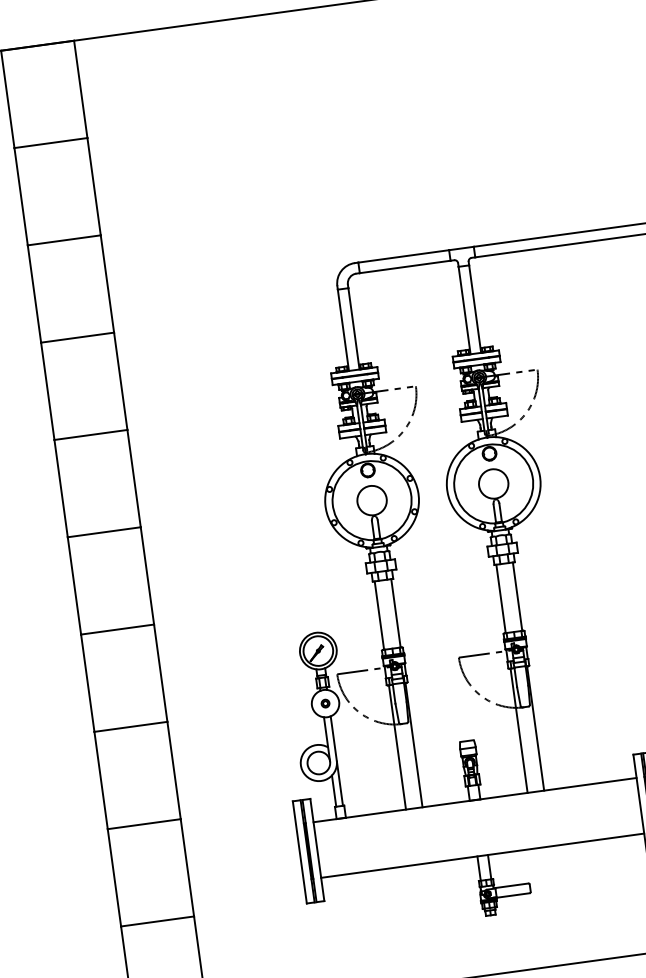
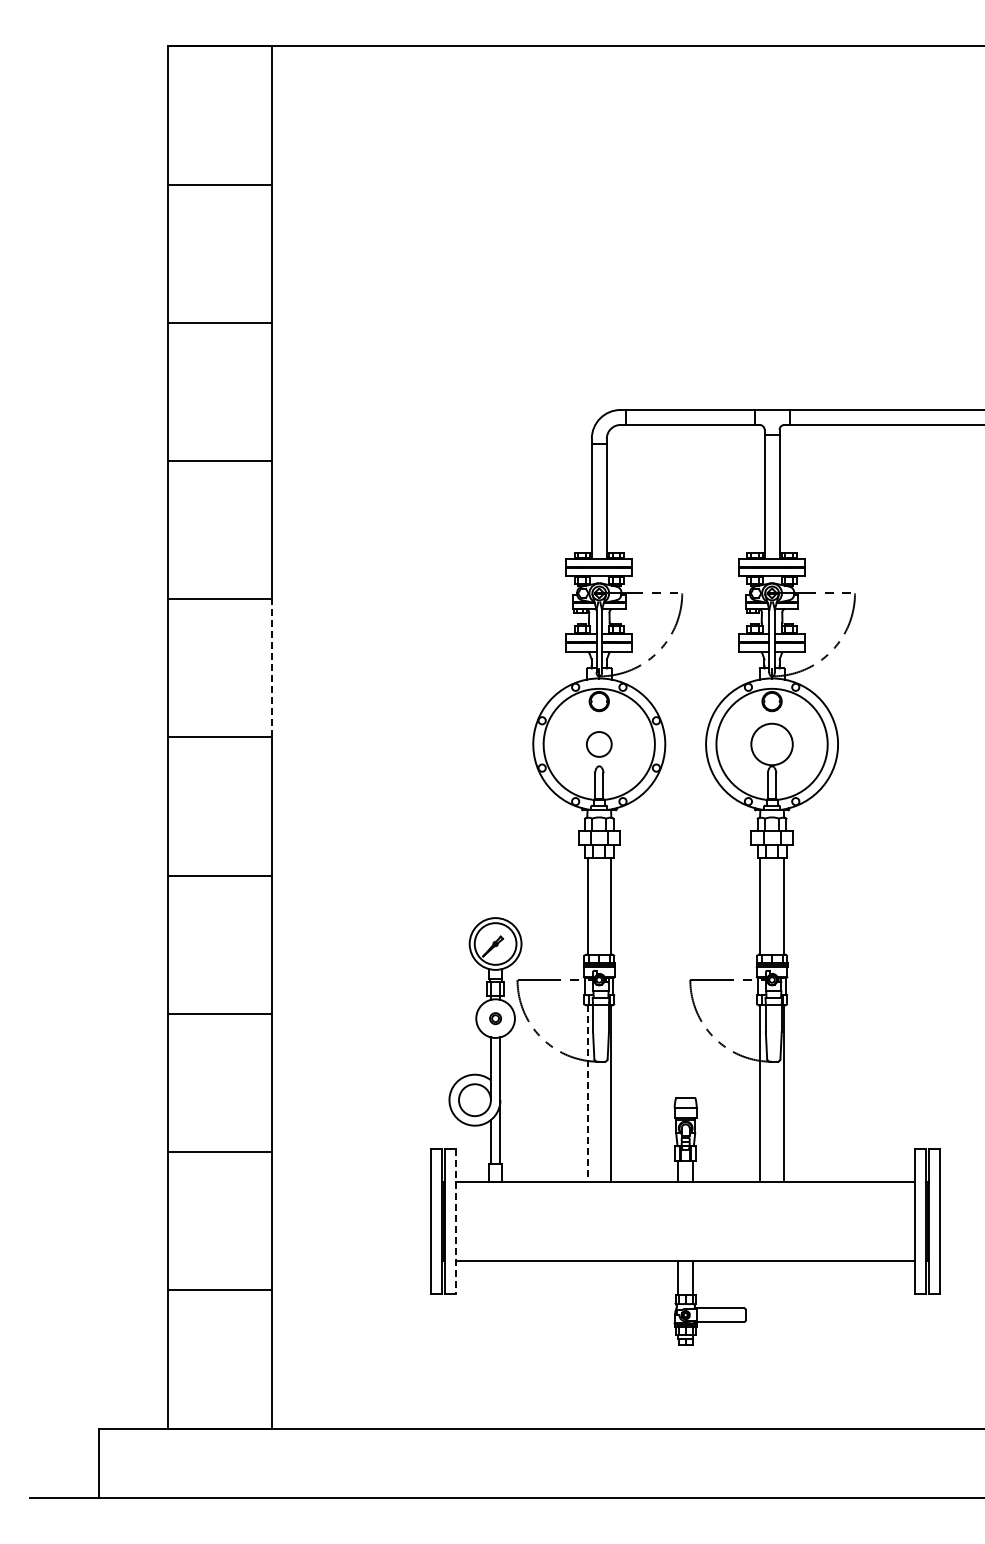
line: (133, 478) -> (271, 667), solid -> dashed
circle: (372, 500) -> (599, 744), size x0.6
line: (397, 748) -> (587, 1094), solid -> dashed
line: (317, 850) -> (456, 1221), solid -> dashed

